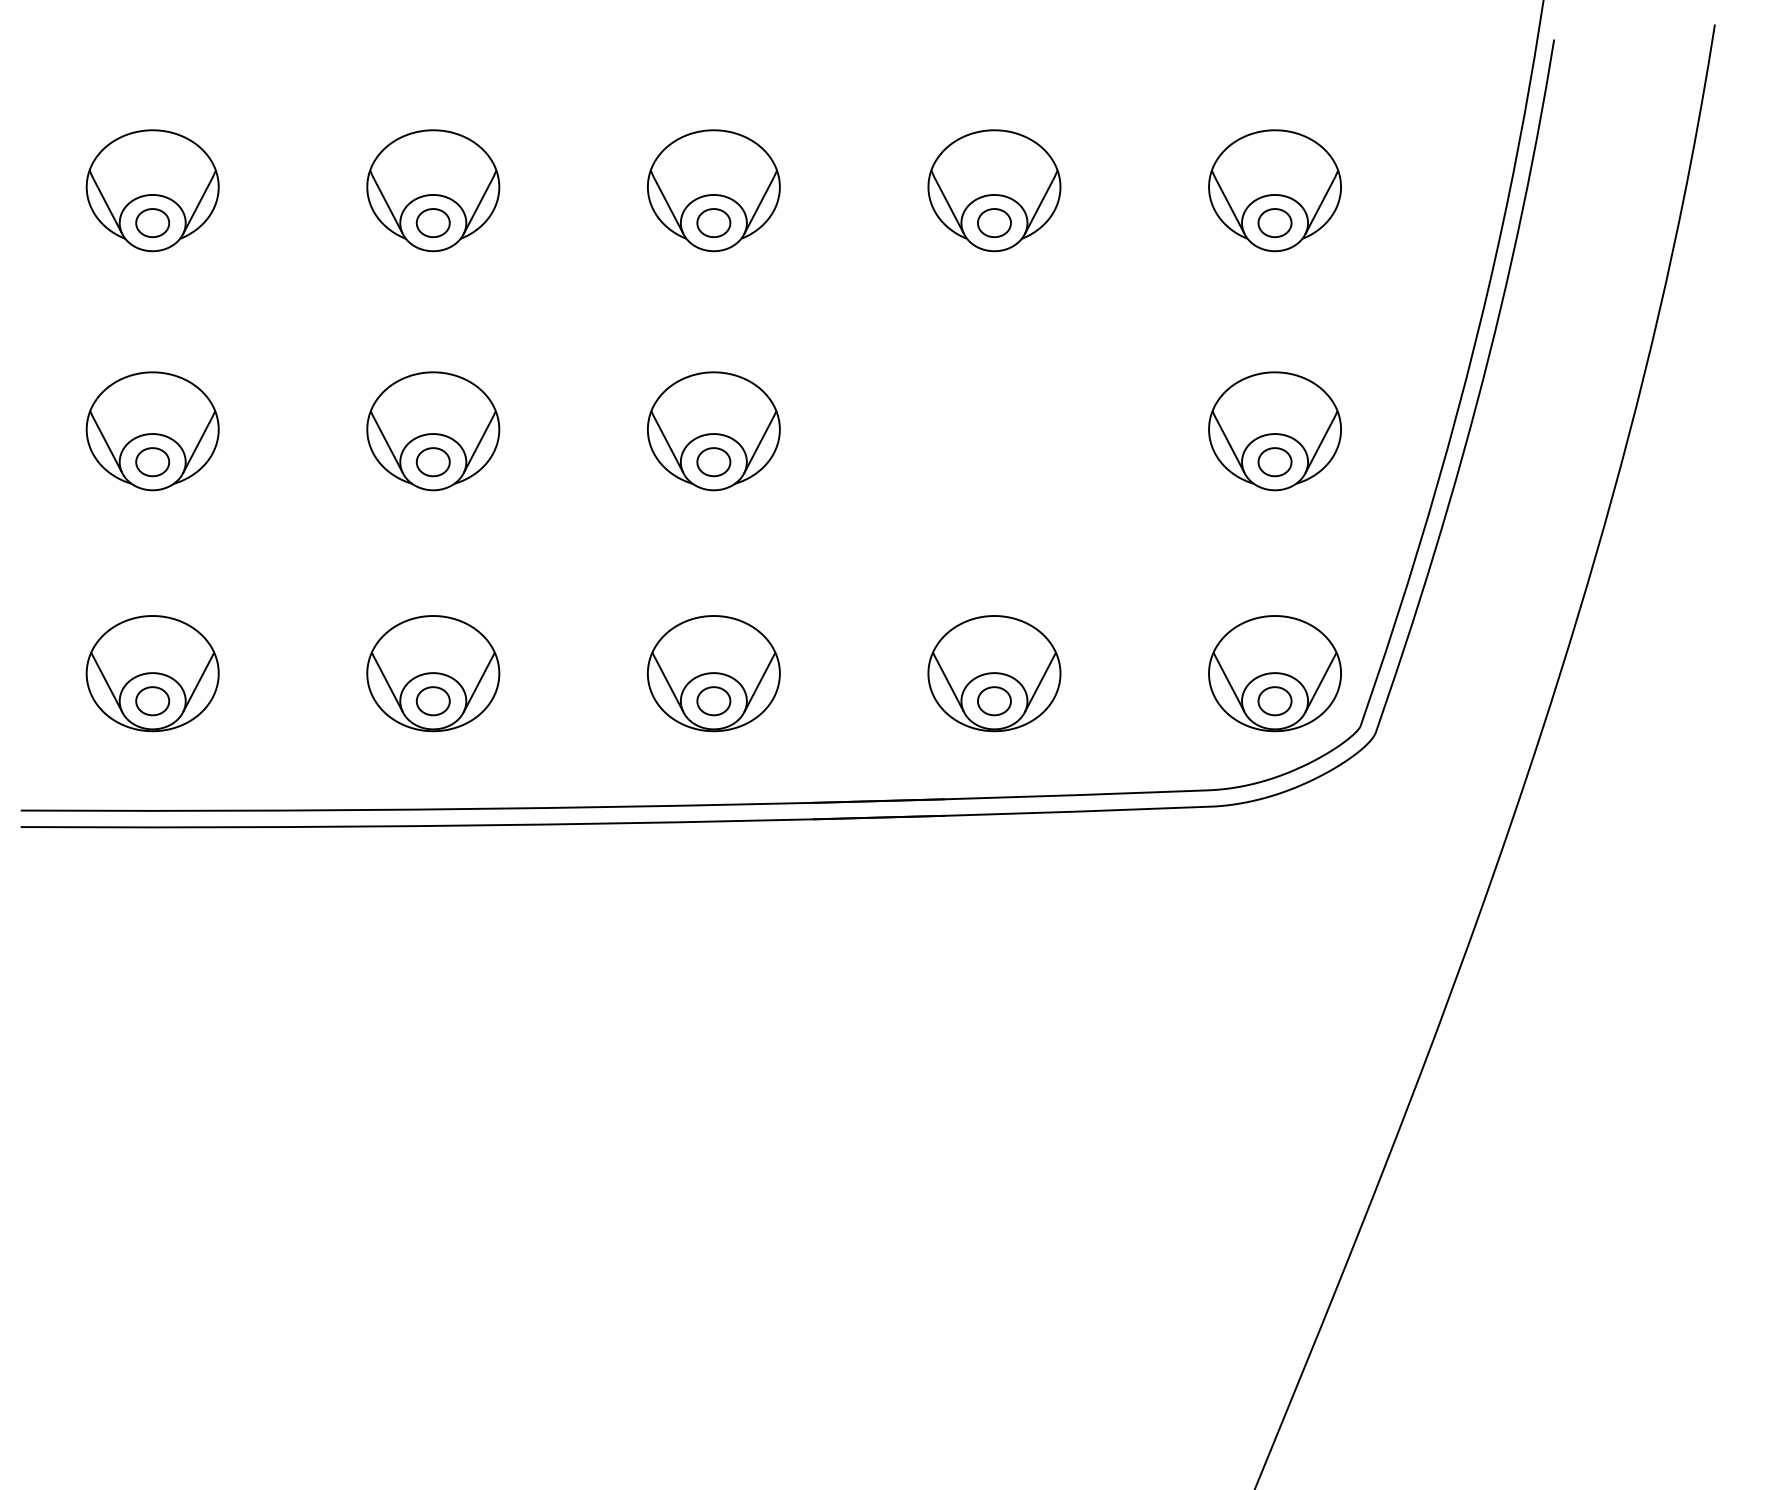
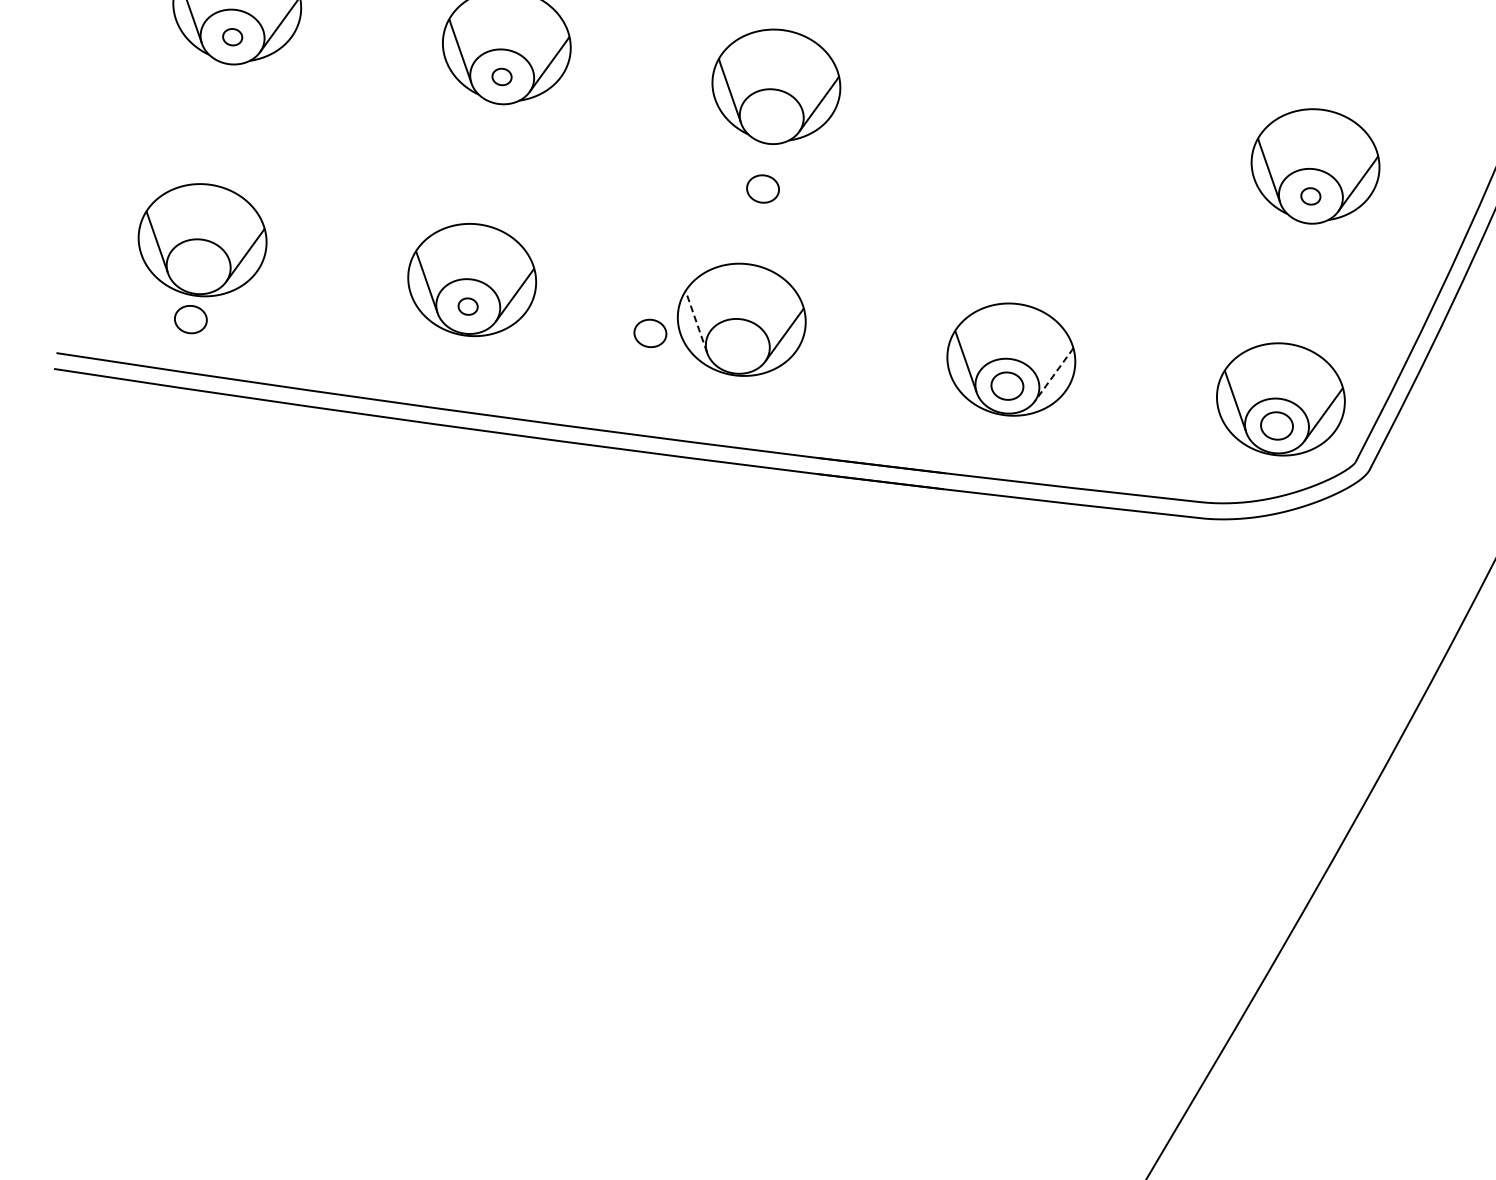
part: (152, 462) -> (232, 37), size x0.6
part: (432, 462) -> (501, 77), size x0.6
part: (713, 462) -> (762, 189), moved
part: (1274, 462) -> (1310, 196), size x0.6
line: (667, 681) -> (696, 320), solid -> dashed
line: (1040, 682) -> (1054, 374), solid -> dashed
part: (152, 701) -> (190, 319), moved
part: (432, 701) -> (467, 306), size x0.6
part: (713, 701) -> (650, 333), moved

